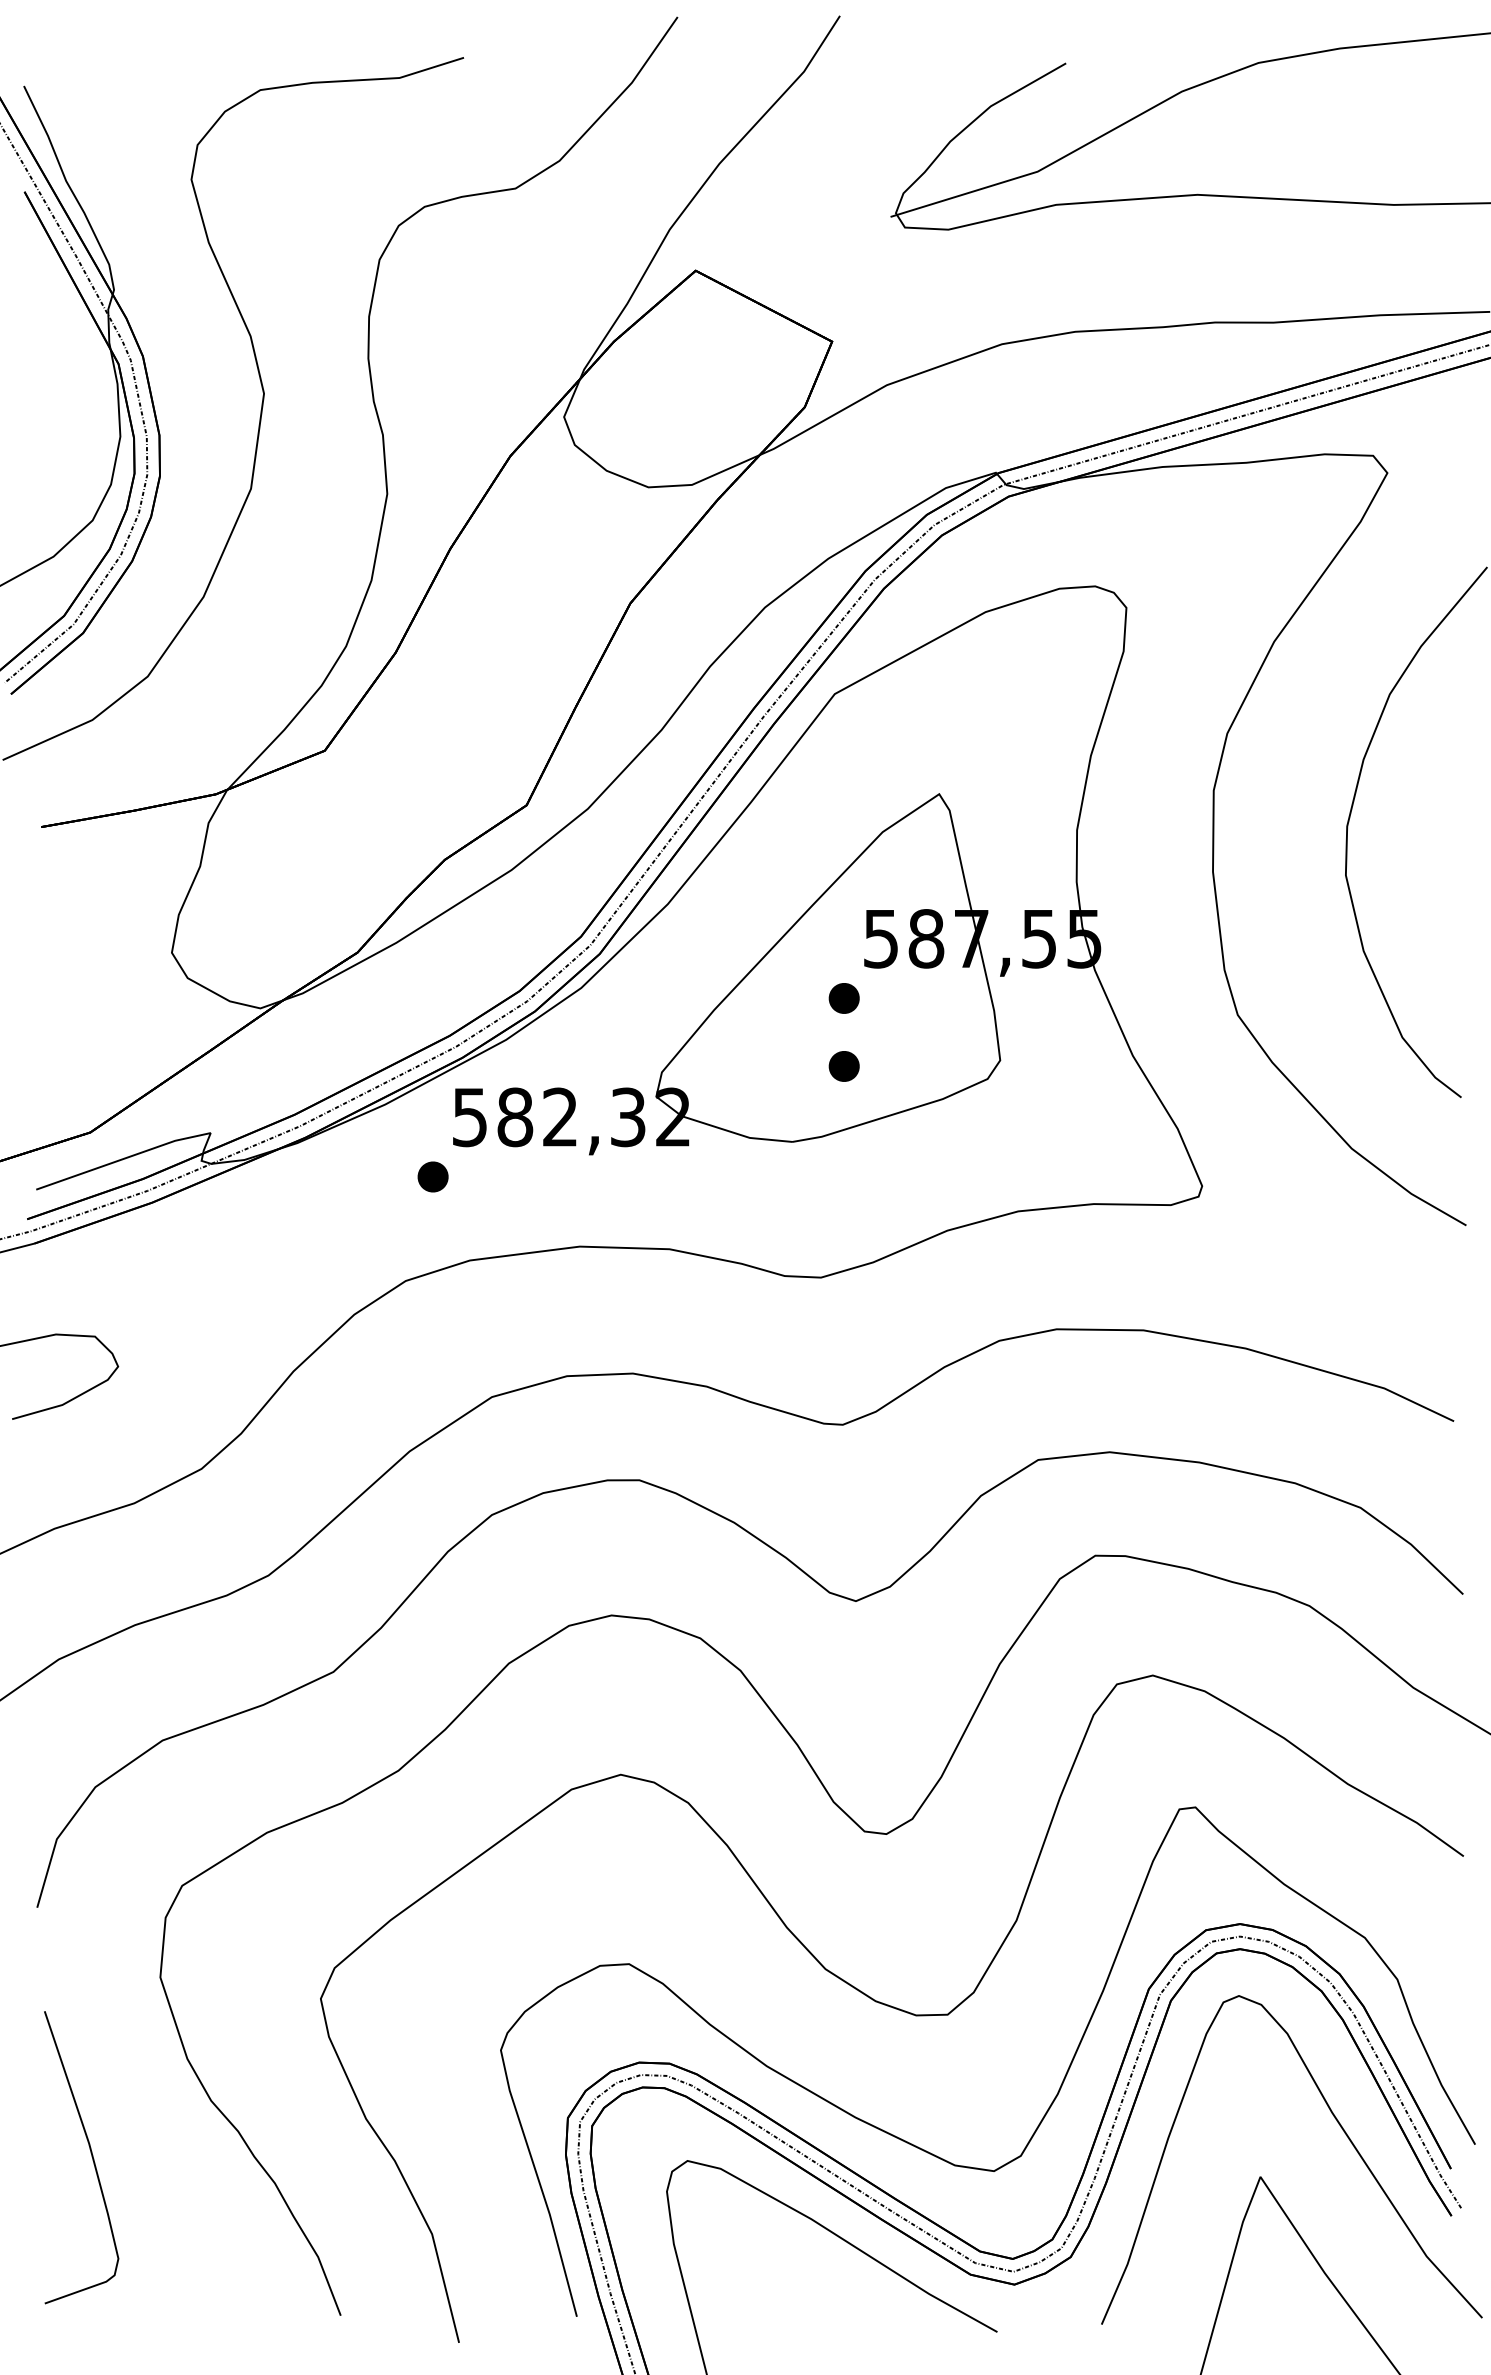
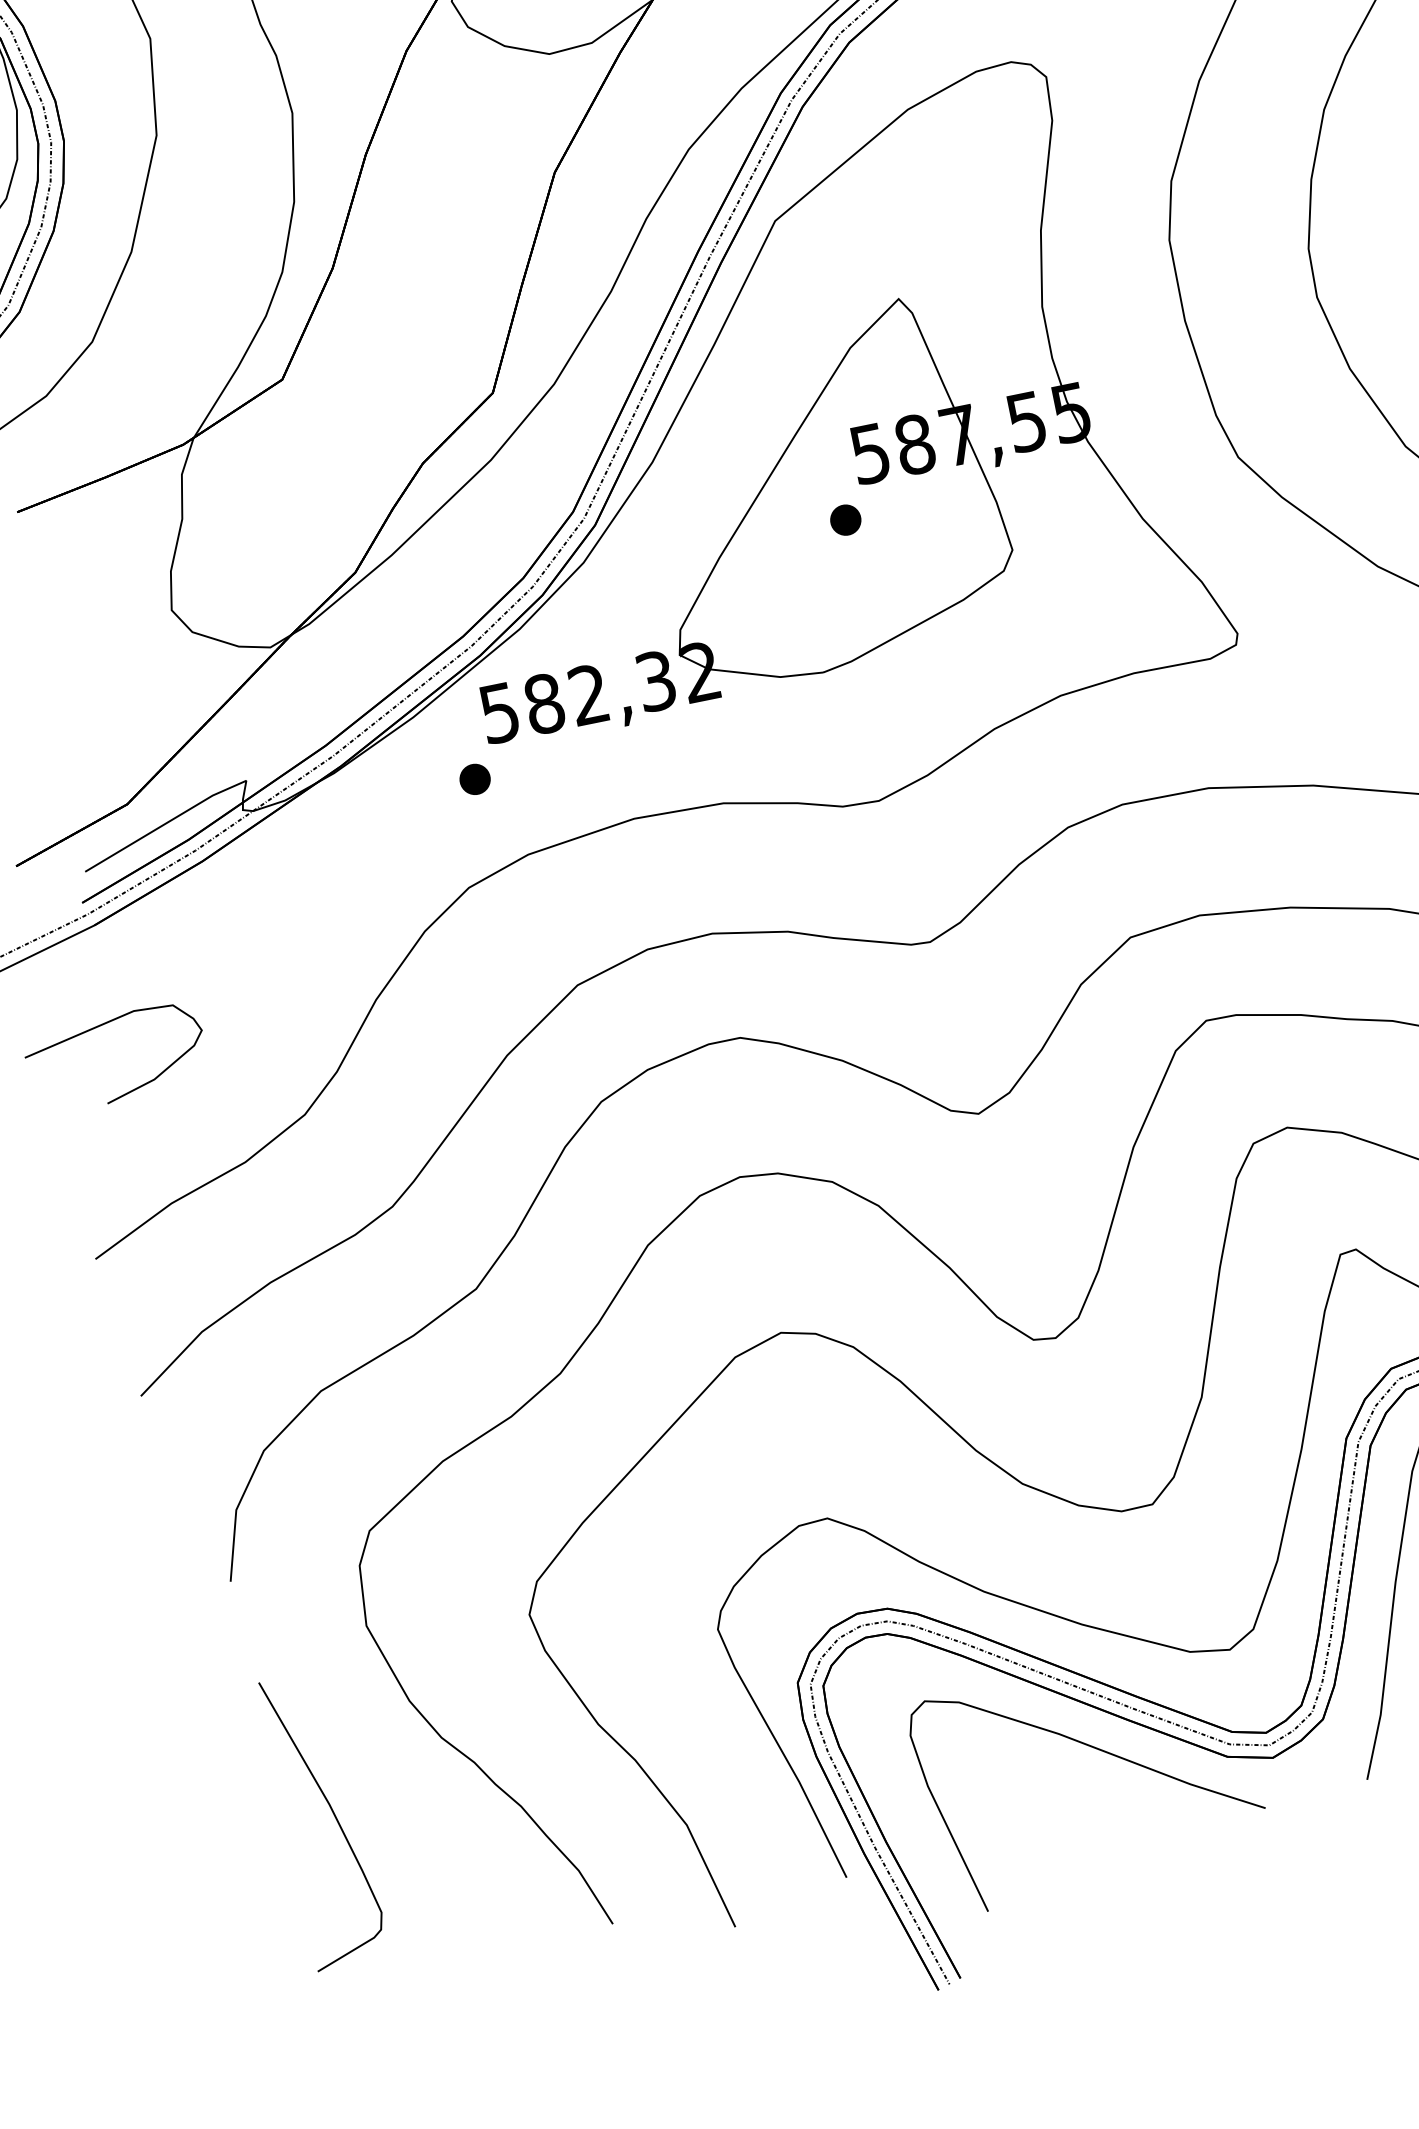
part: (843, 1066) -> (858, 587), removed

